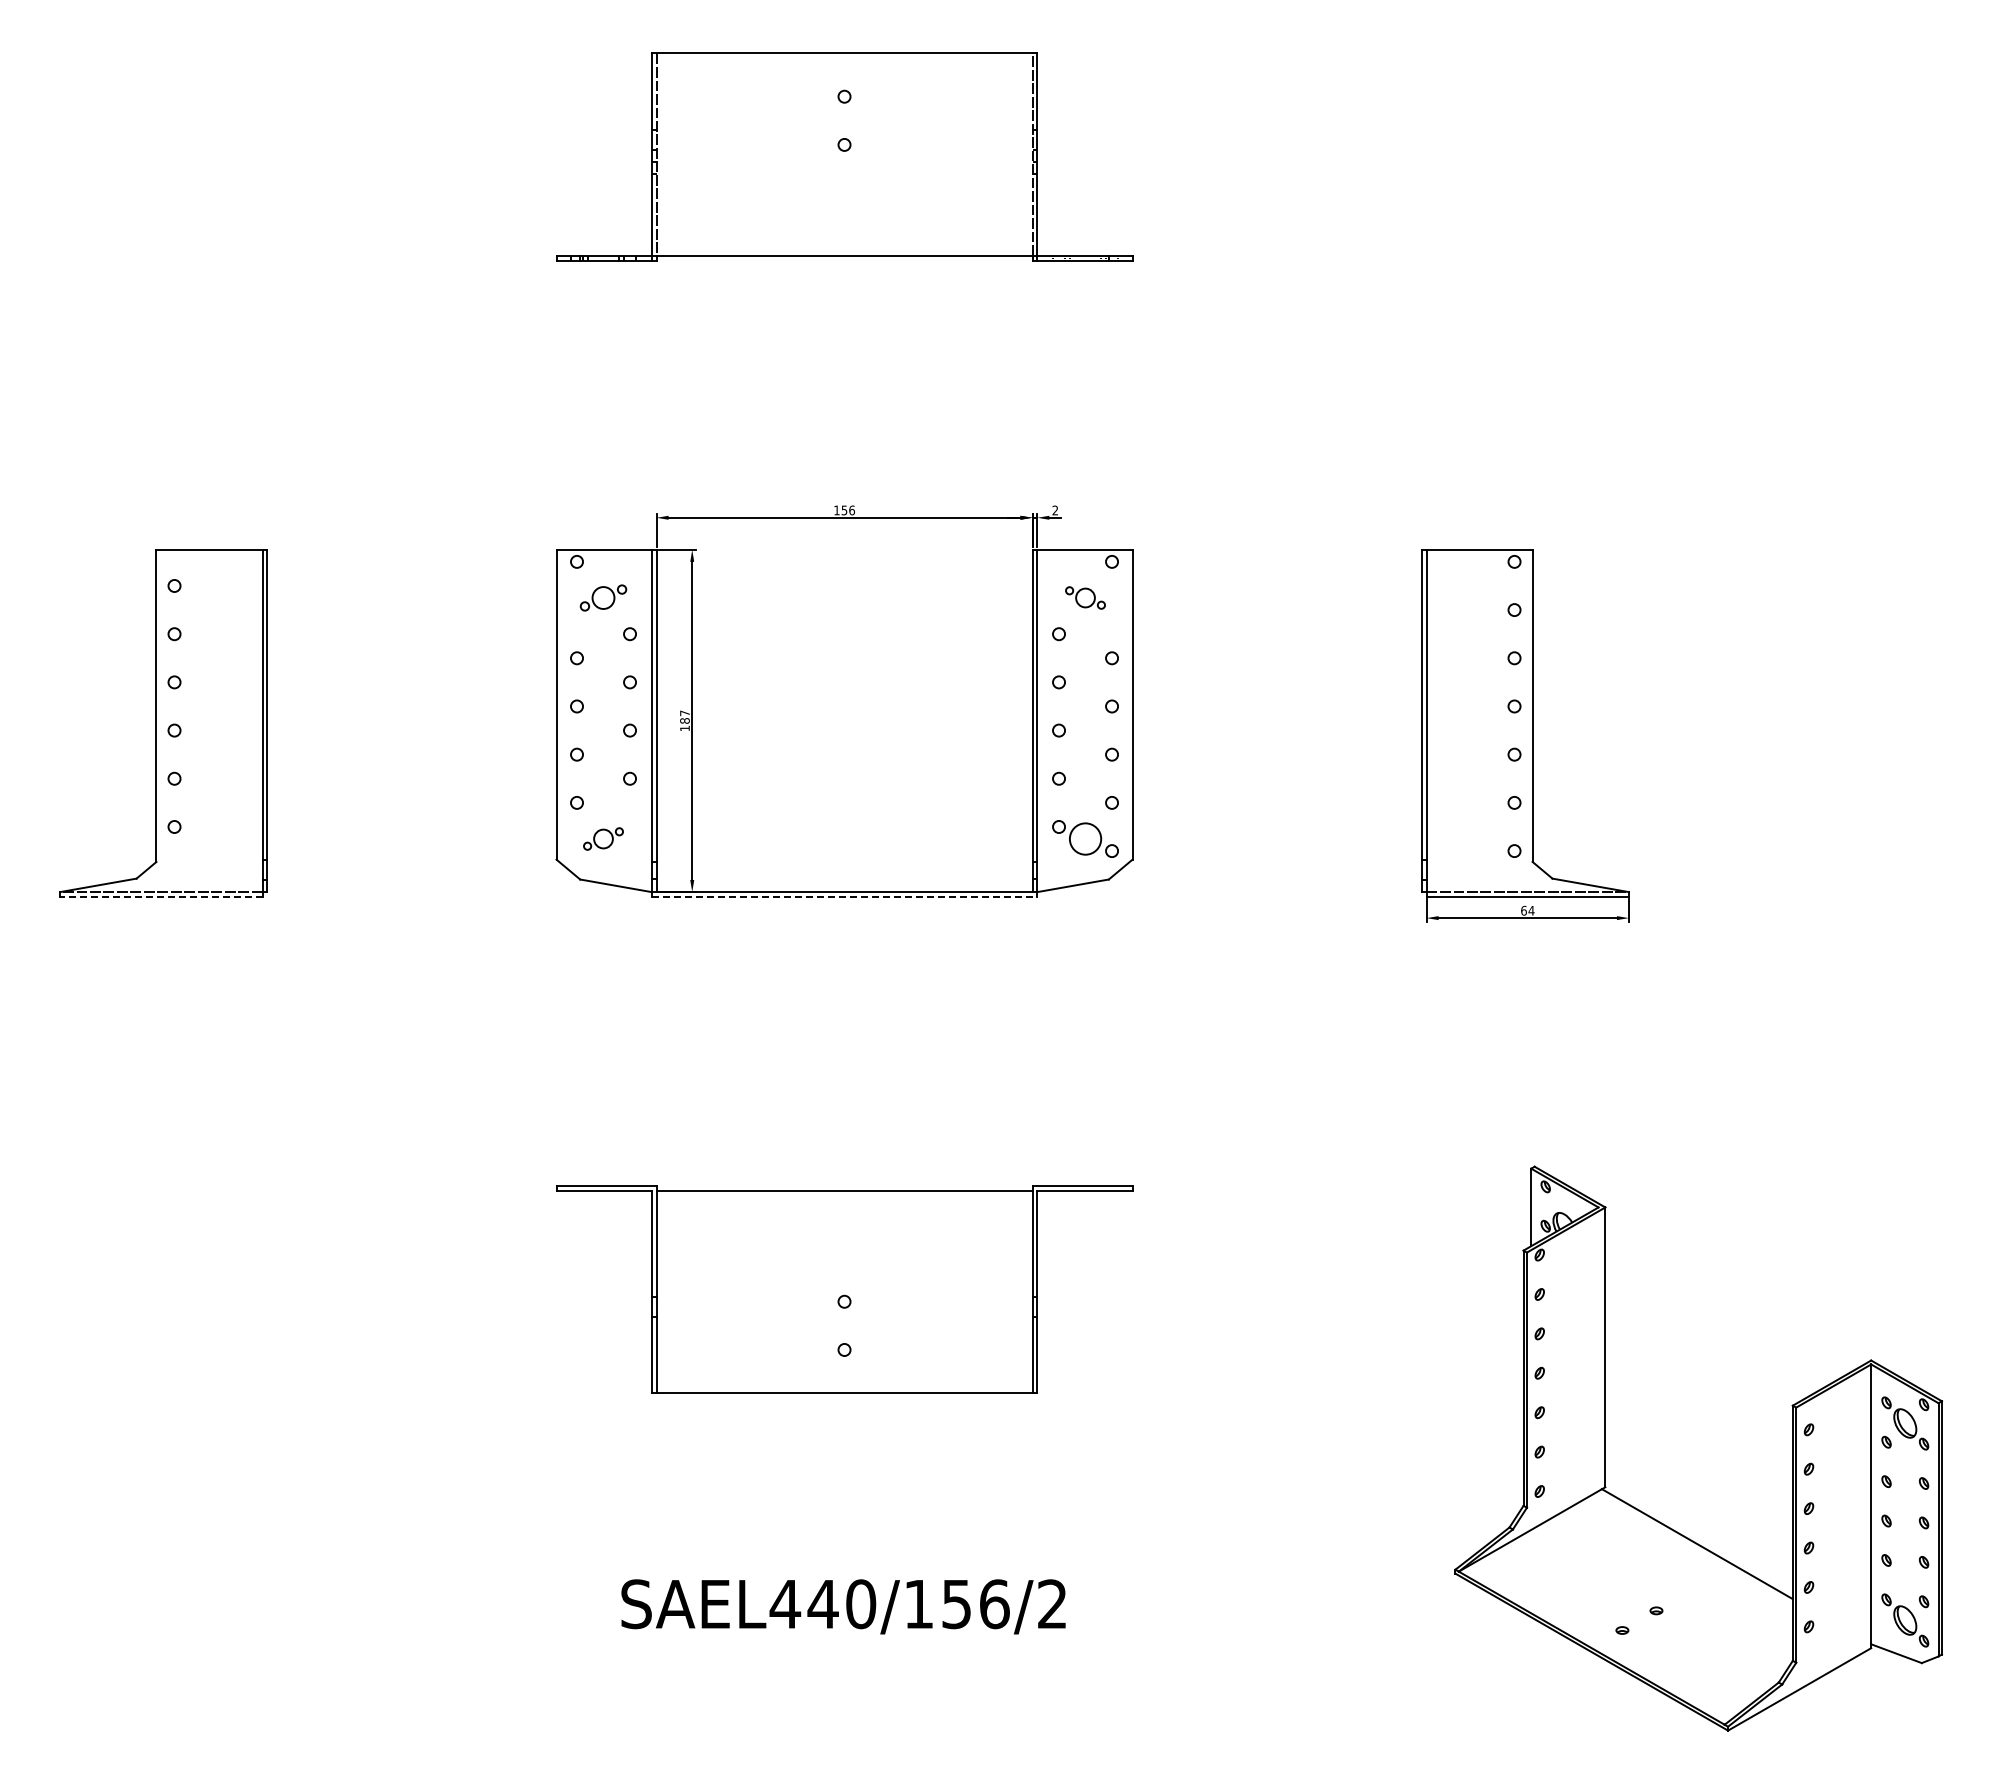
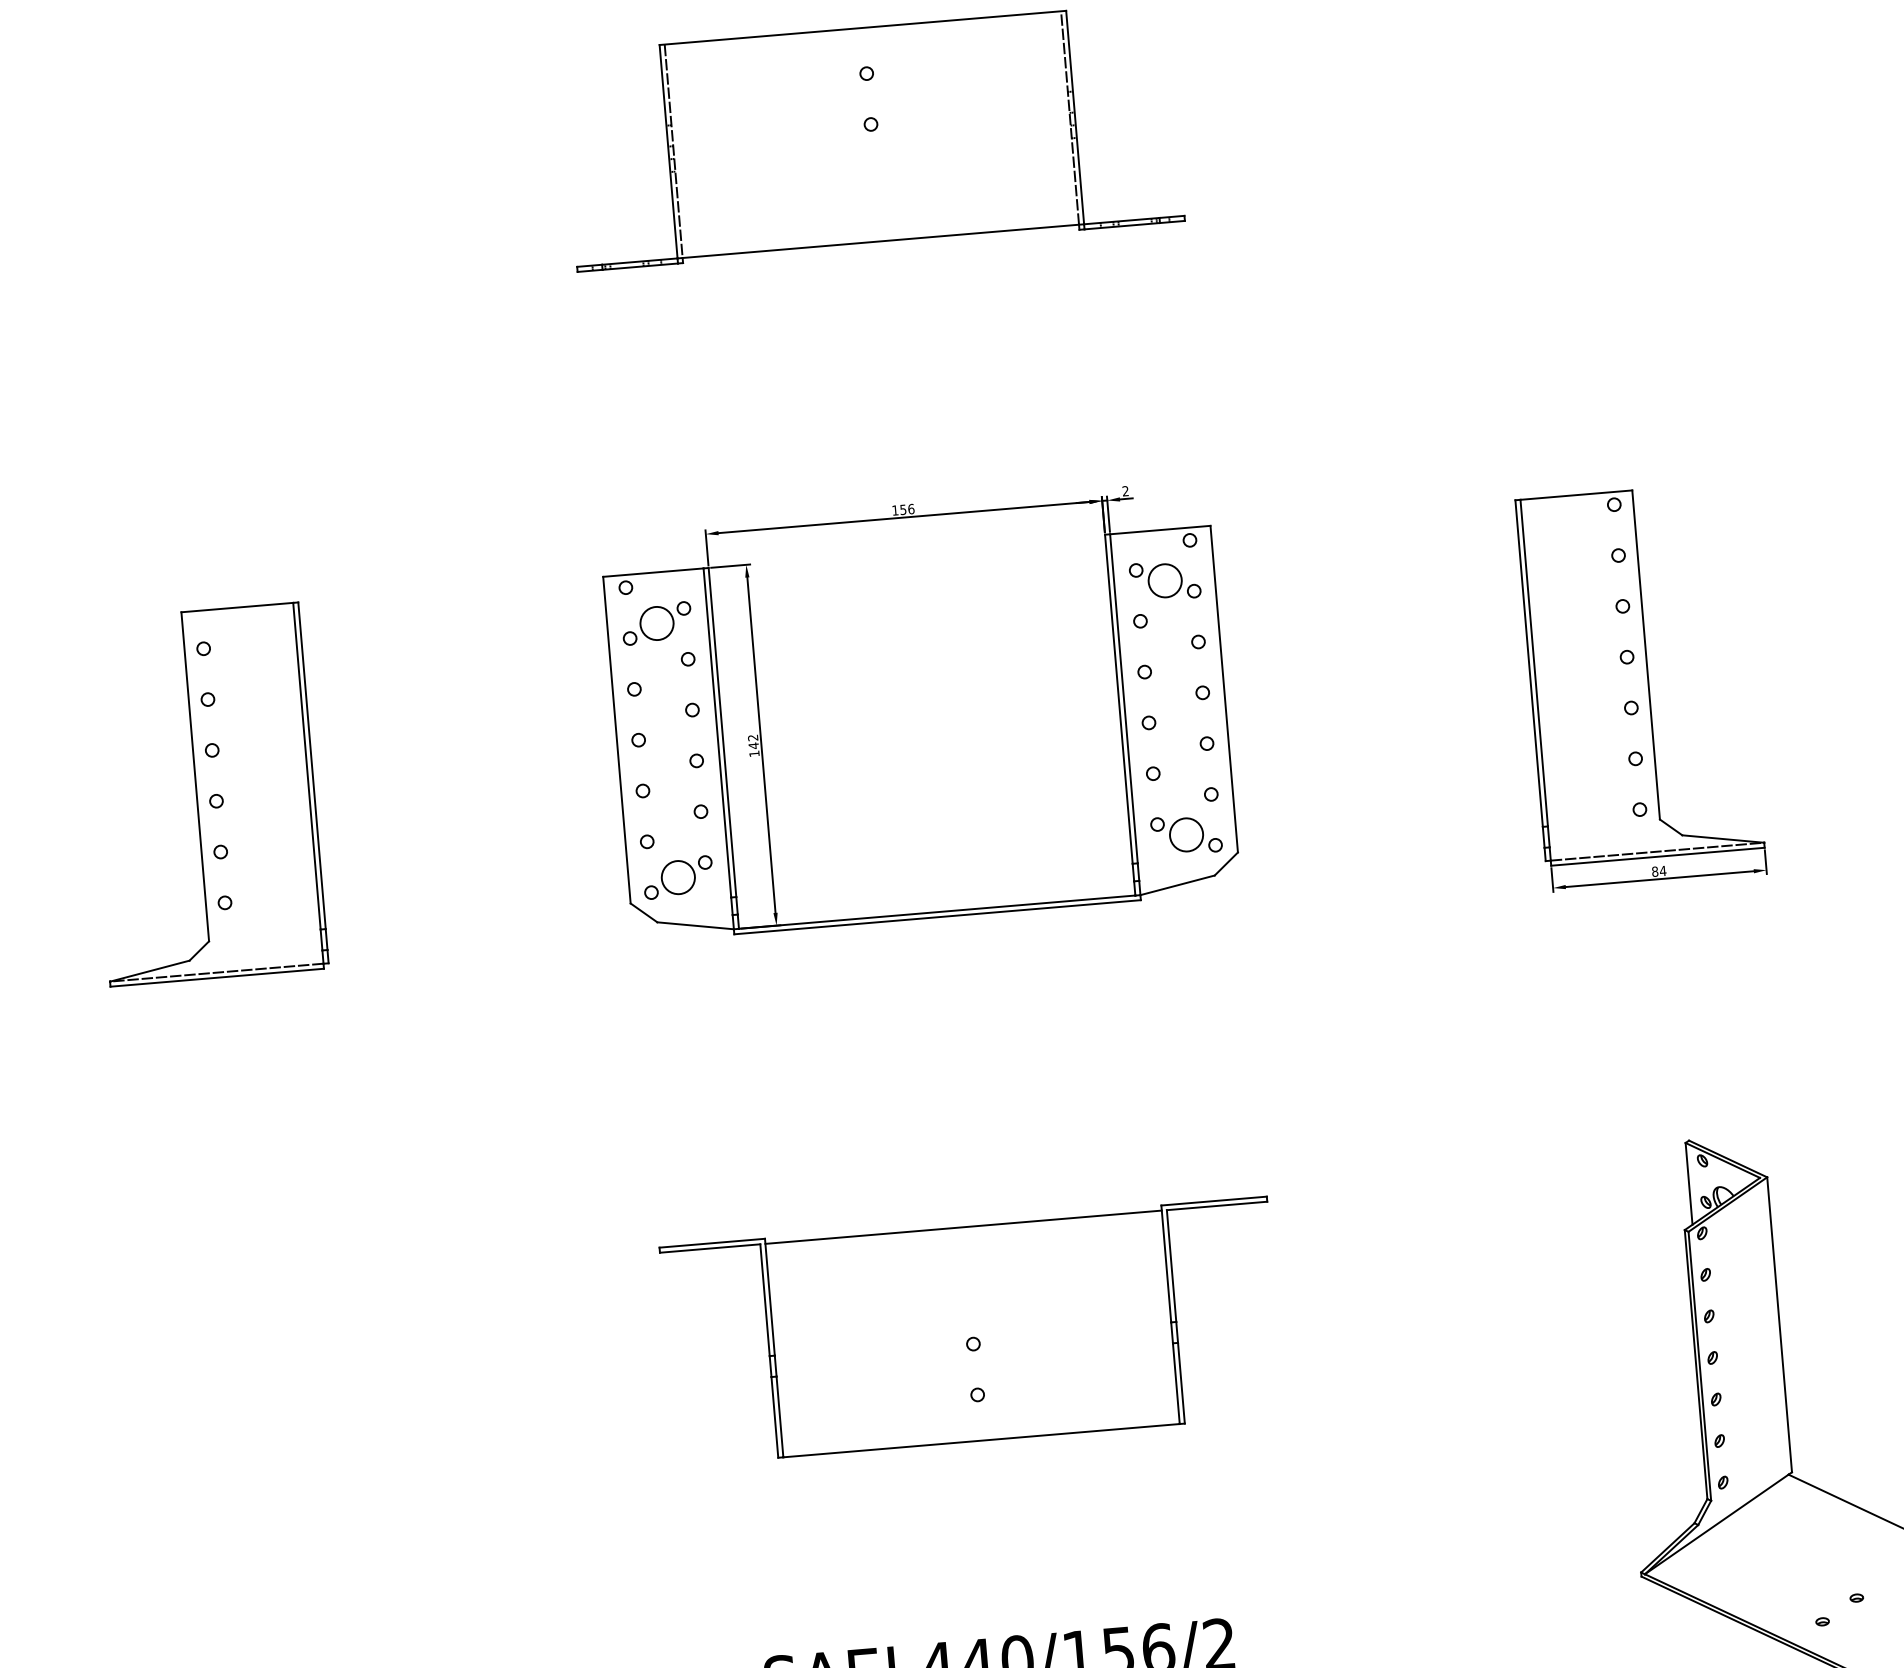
part: (603, 597) -> (656, 622), size x1.43
part: (1085, 597) -> (1165, 580), size x1.67
text: (684, 717) -> (752, 742), 187 -> 142
part: (603, 838) -> (678, 877), size x1.67
line: (160, 896) -> (216, 977), dashed -> solid
line: (844, 896) -> (937, 916), dashed -> solid
text: (1523, 910) -> (1654, 871), 64 -> 84

